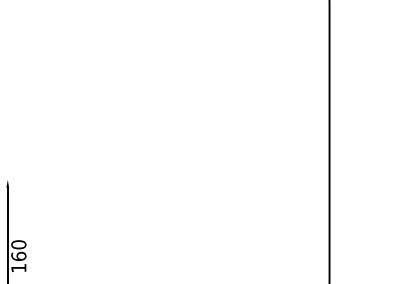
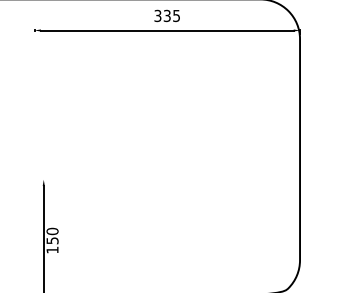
text: (18, 256) -> (52, 240), 160 -> 150

